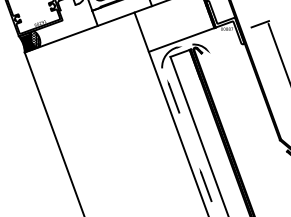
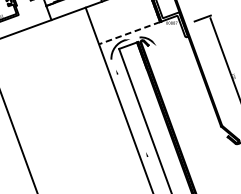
line: (181, 39) -> (129, 32), solid -> dashed
line: (173, 98) -> (121, 87), removed
line: (206, 186) -> (152, 169), removed

